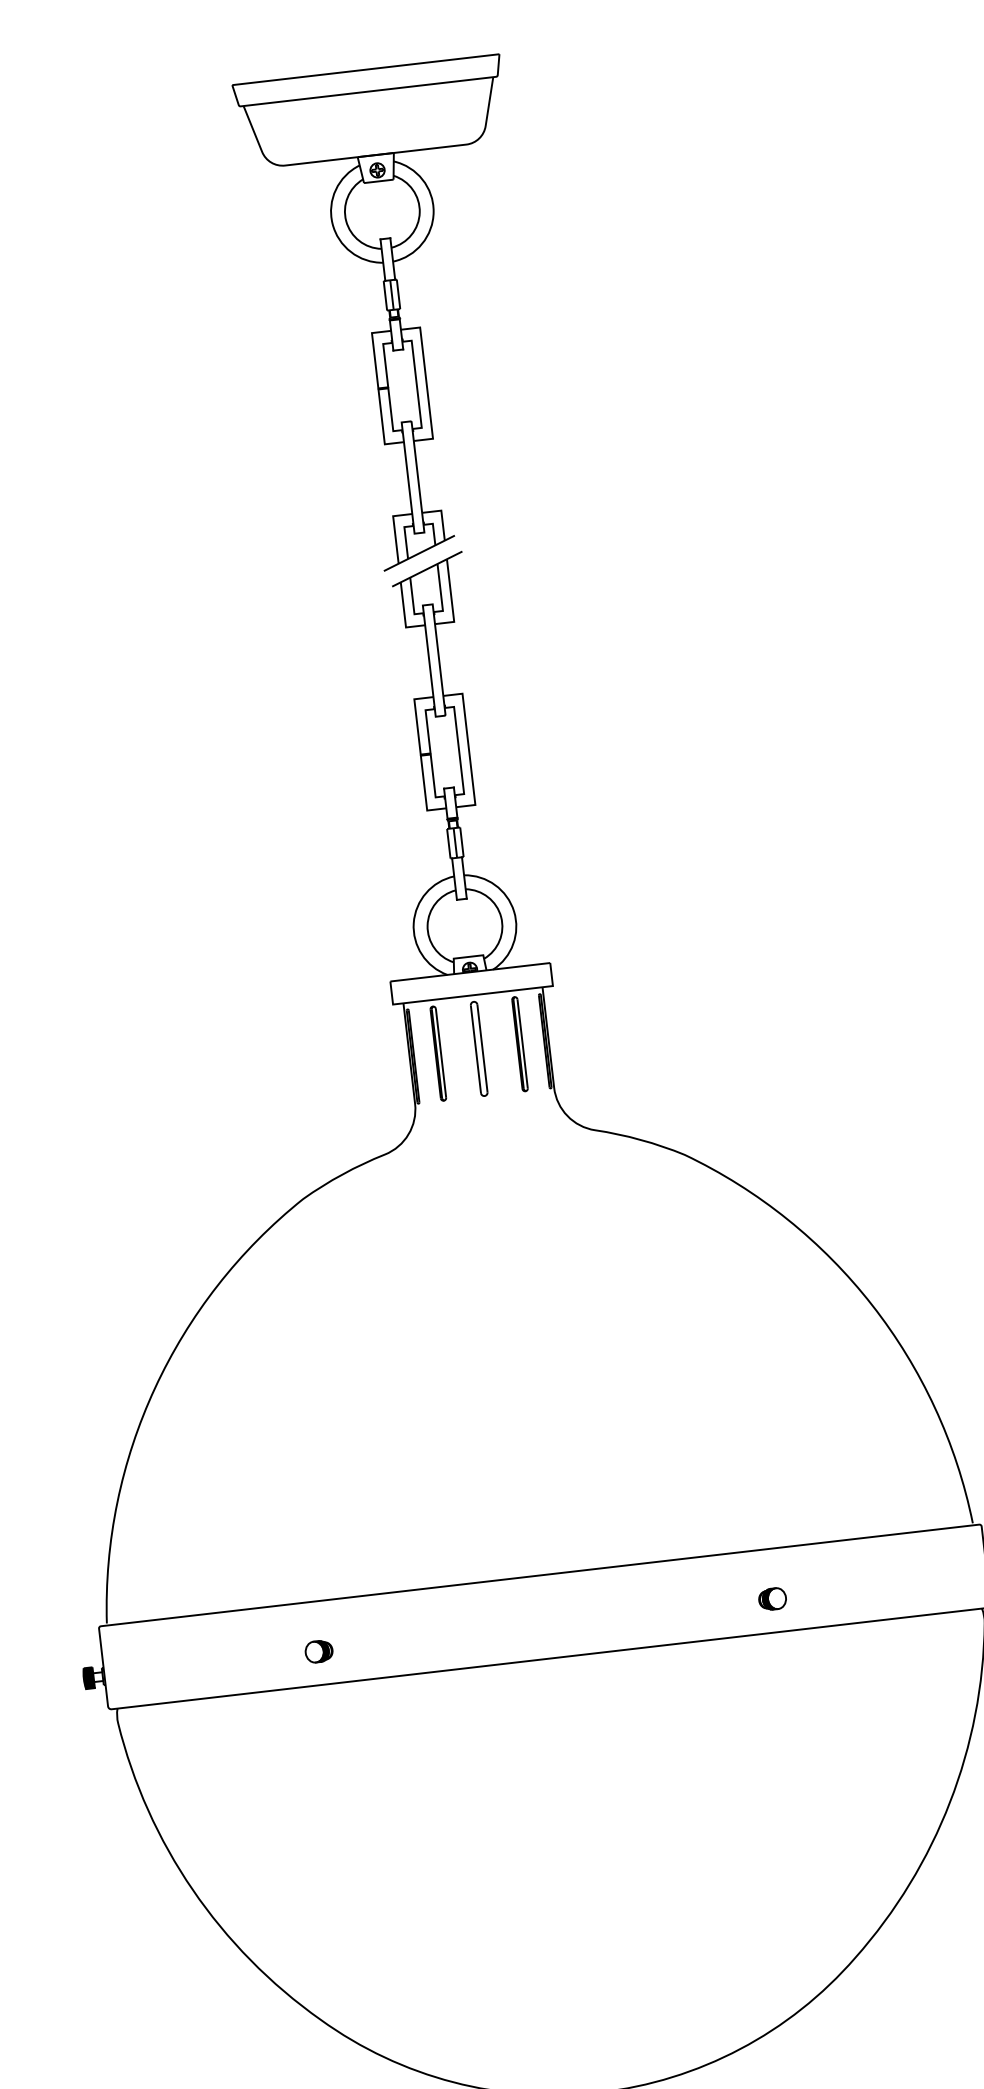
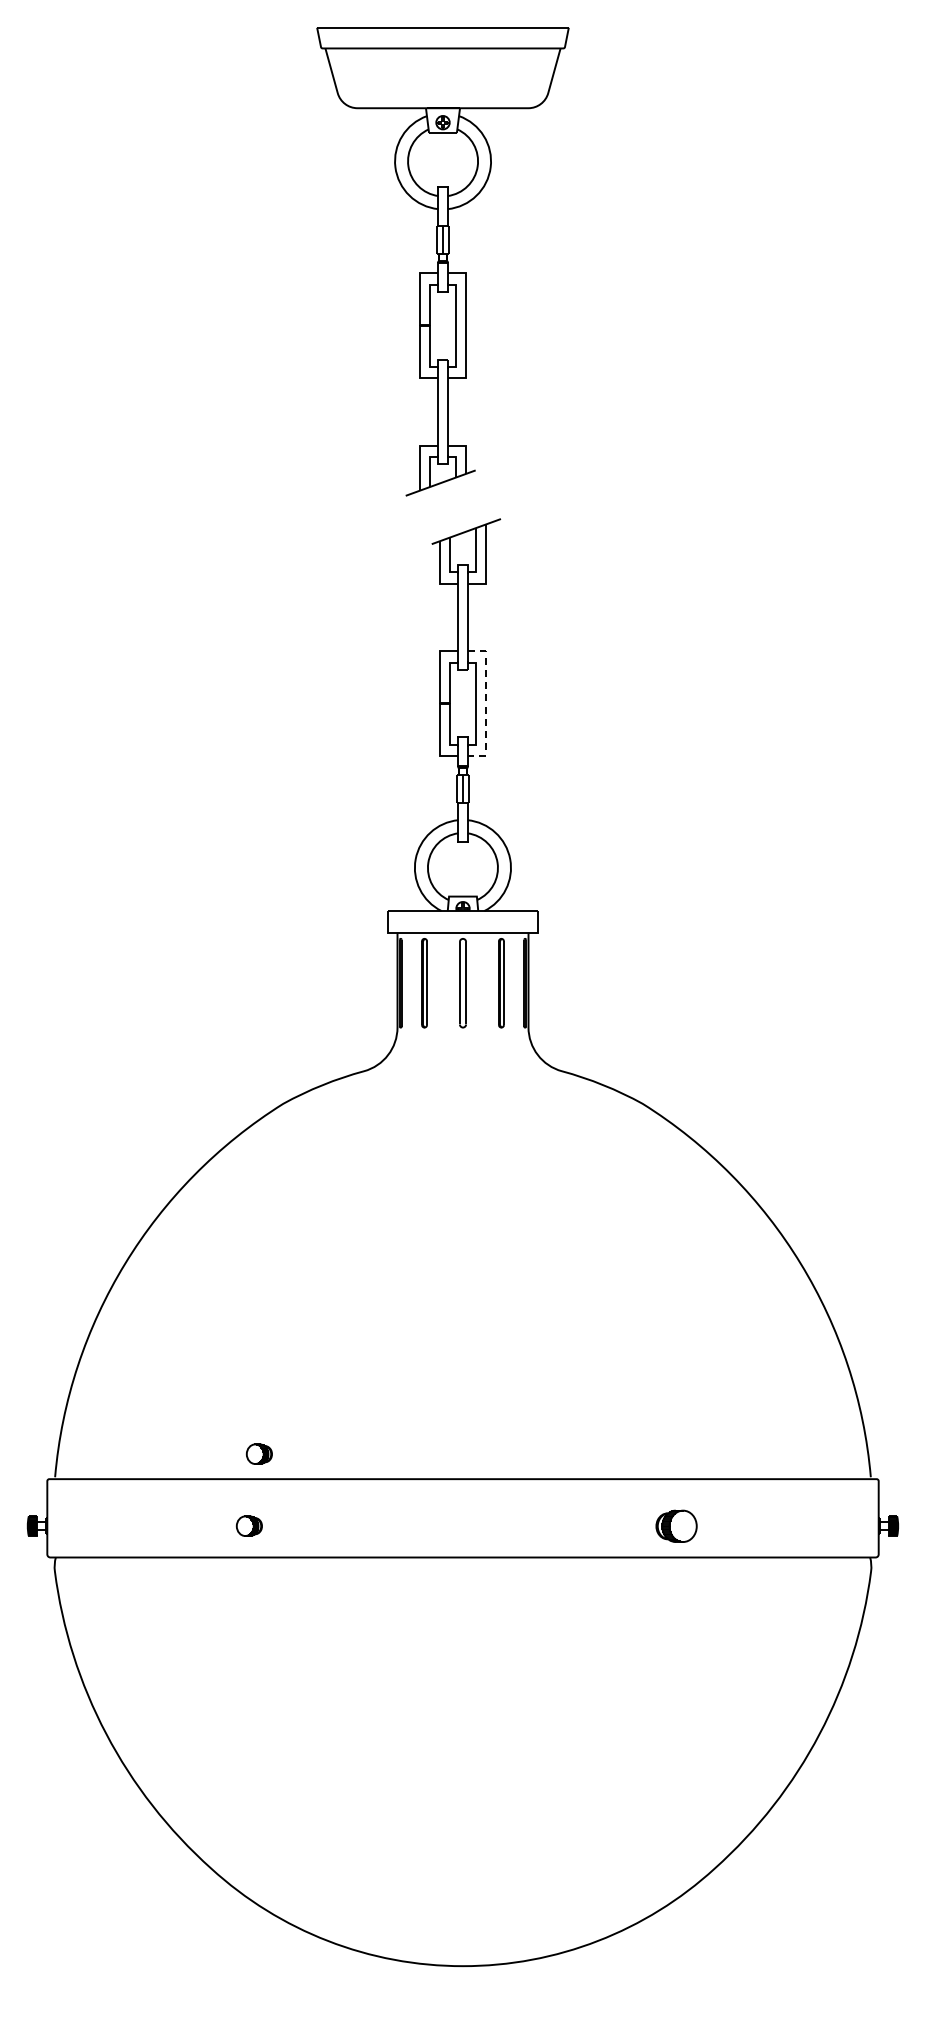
part: (394, 317) -> (442, 261), moved
line: (468, 750) -> (485, 704), solid -> dashed
part: (319, 1573) -> (258, 1453), added
part: (772, 1598) -> (676, 1525), size x1.6

